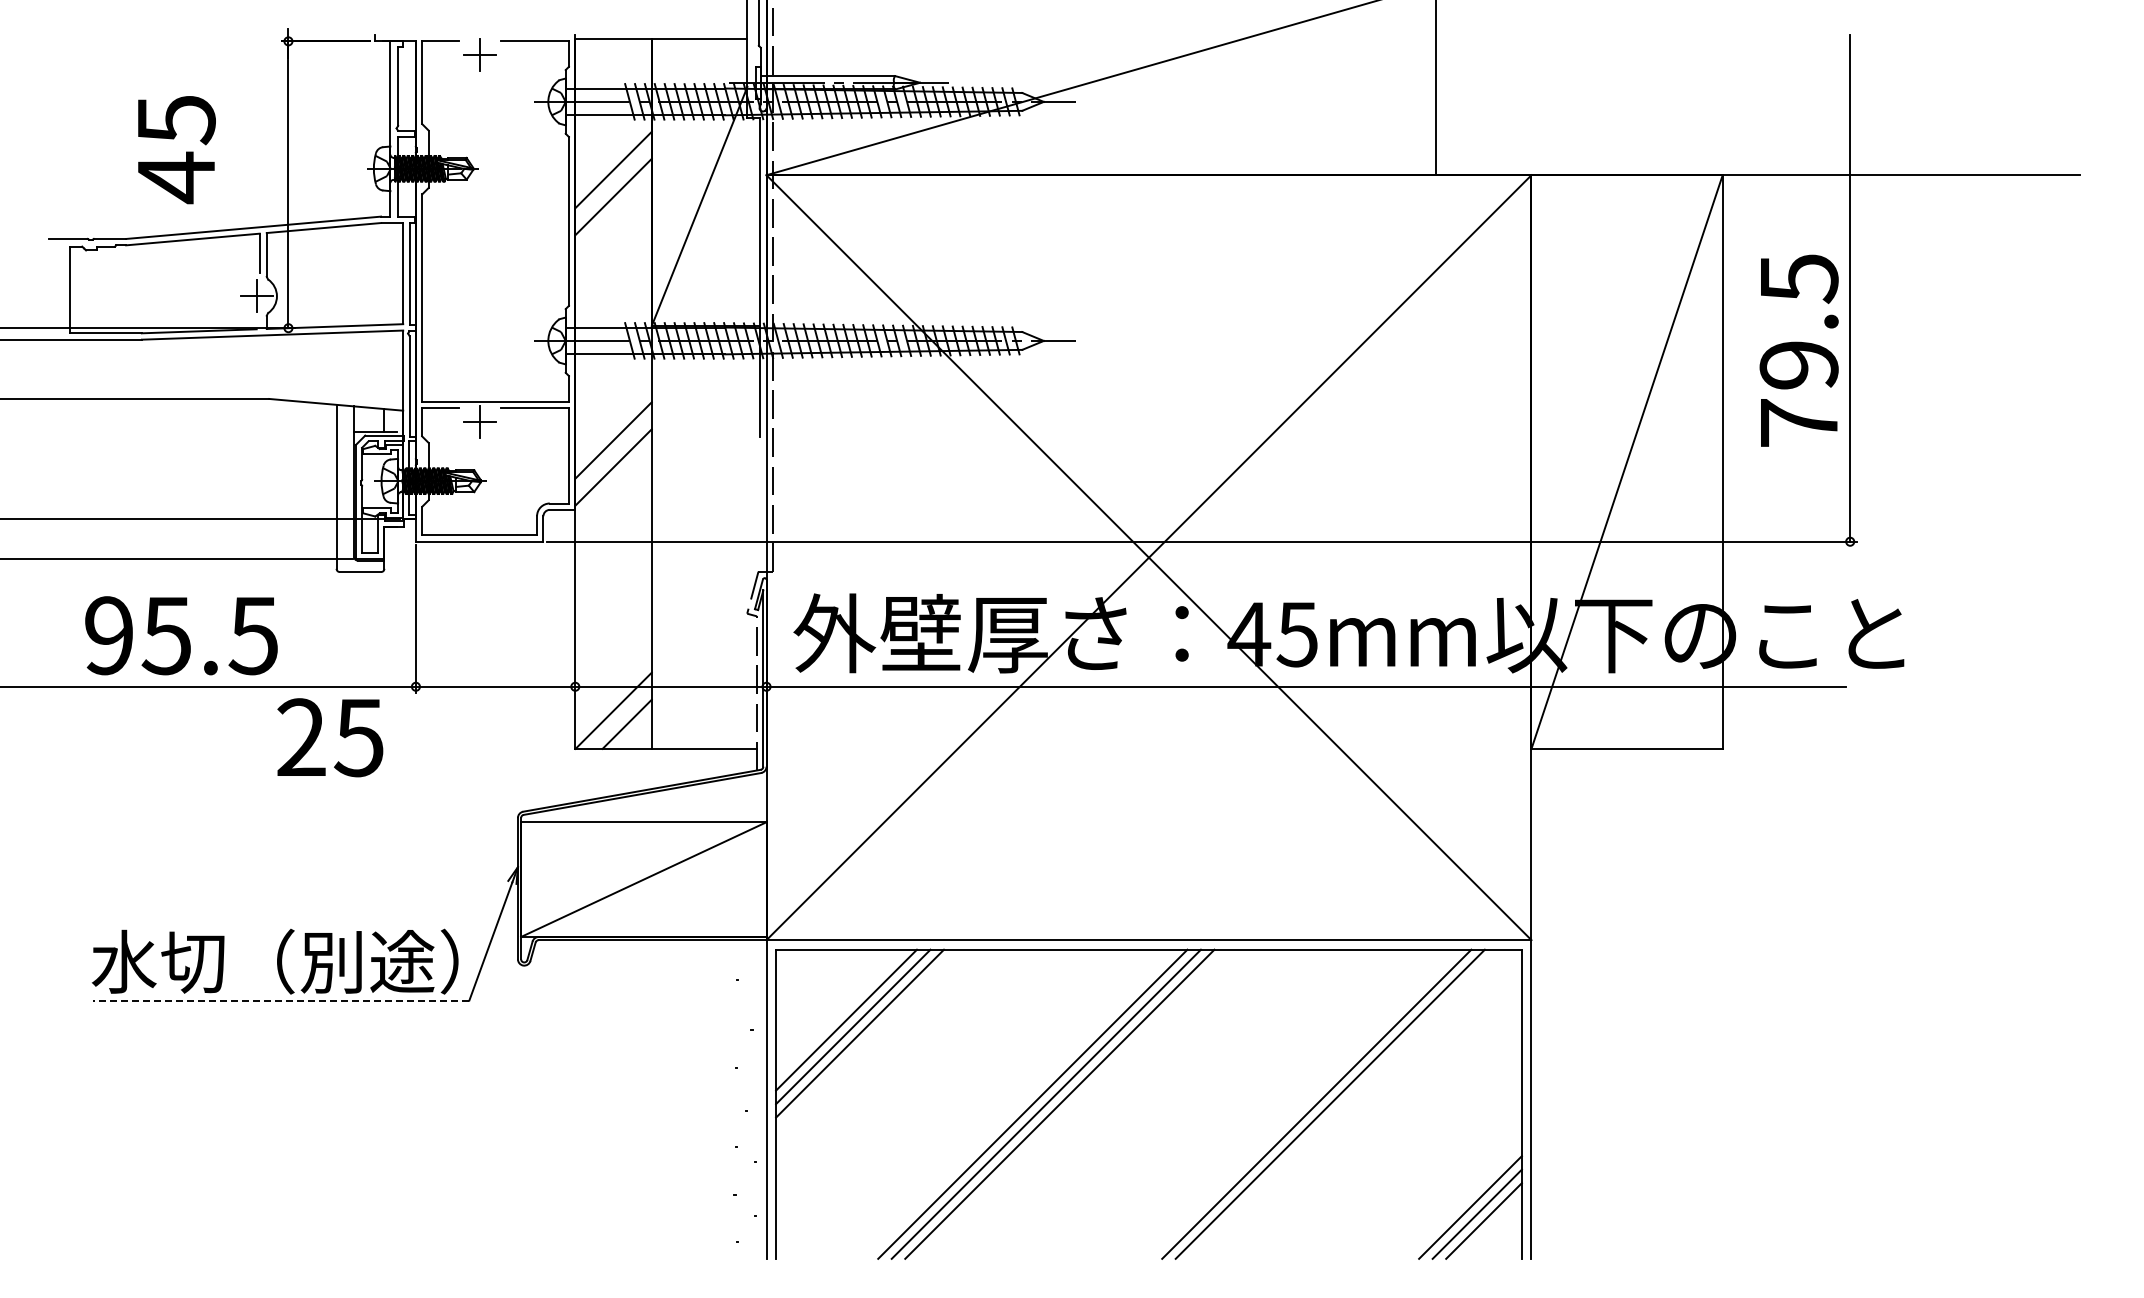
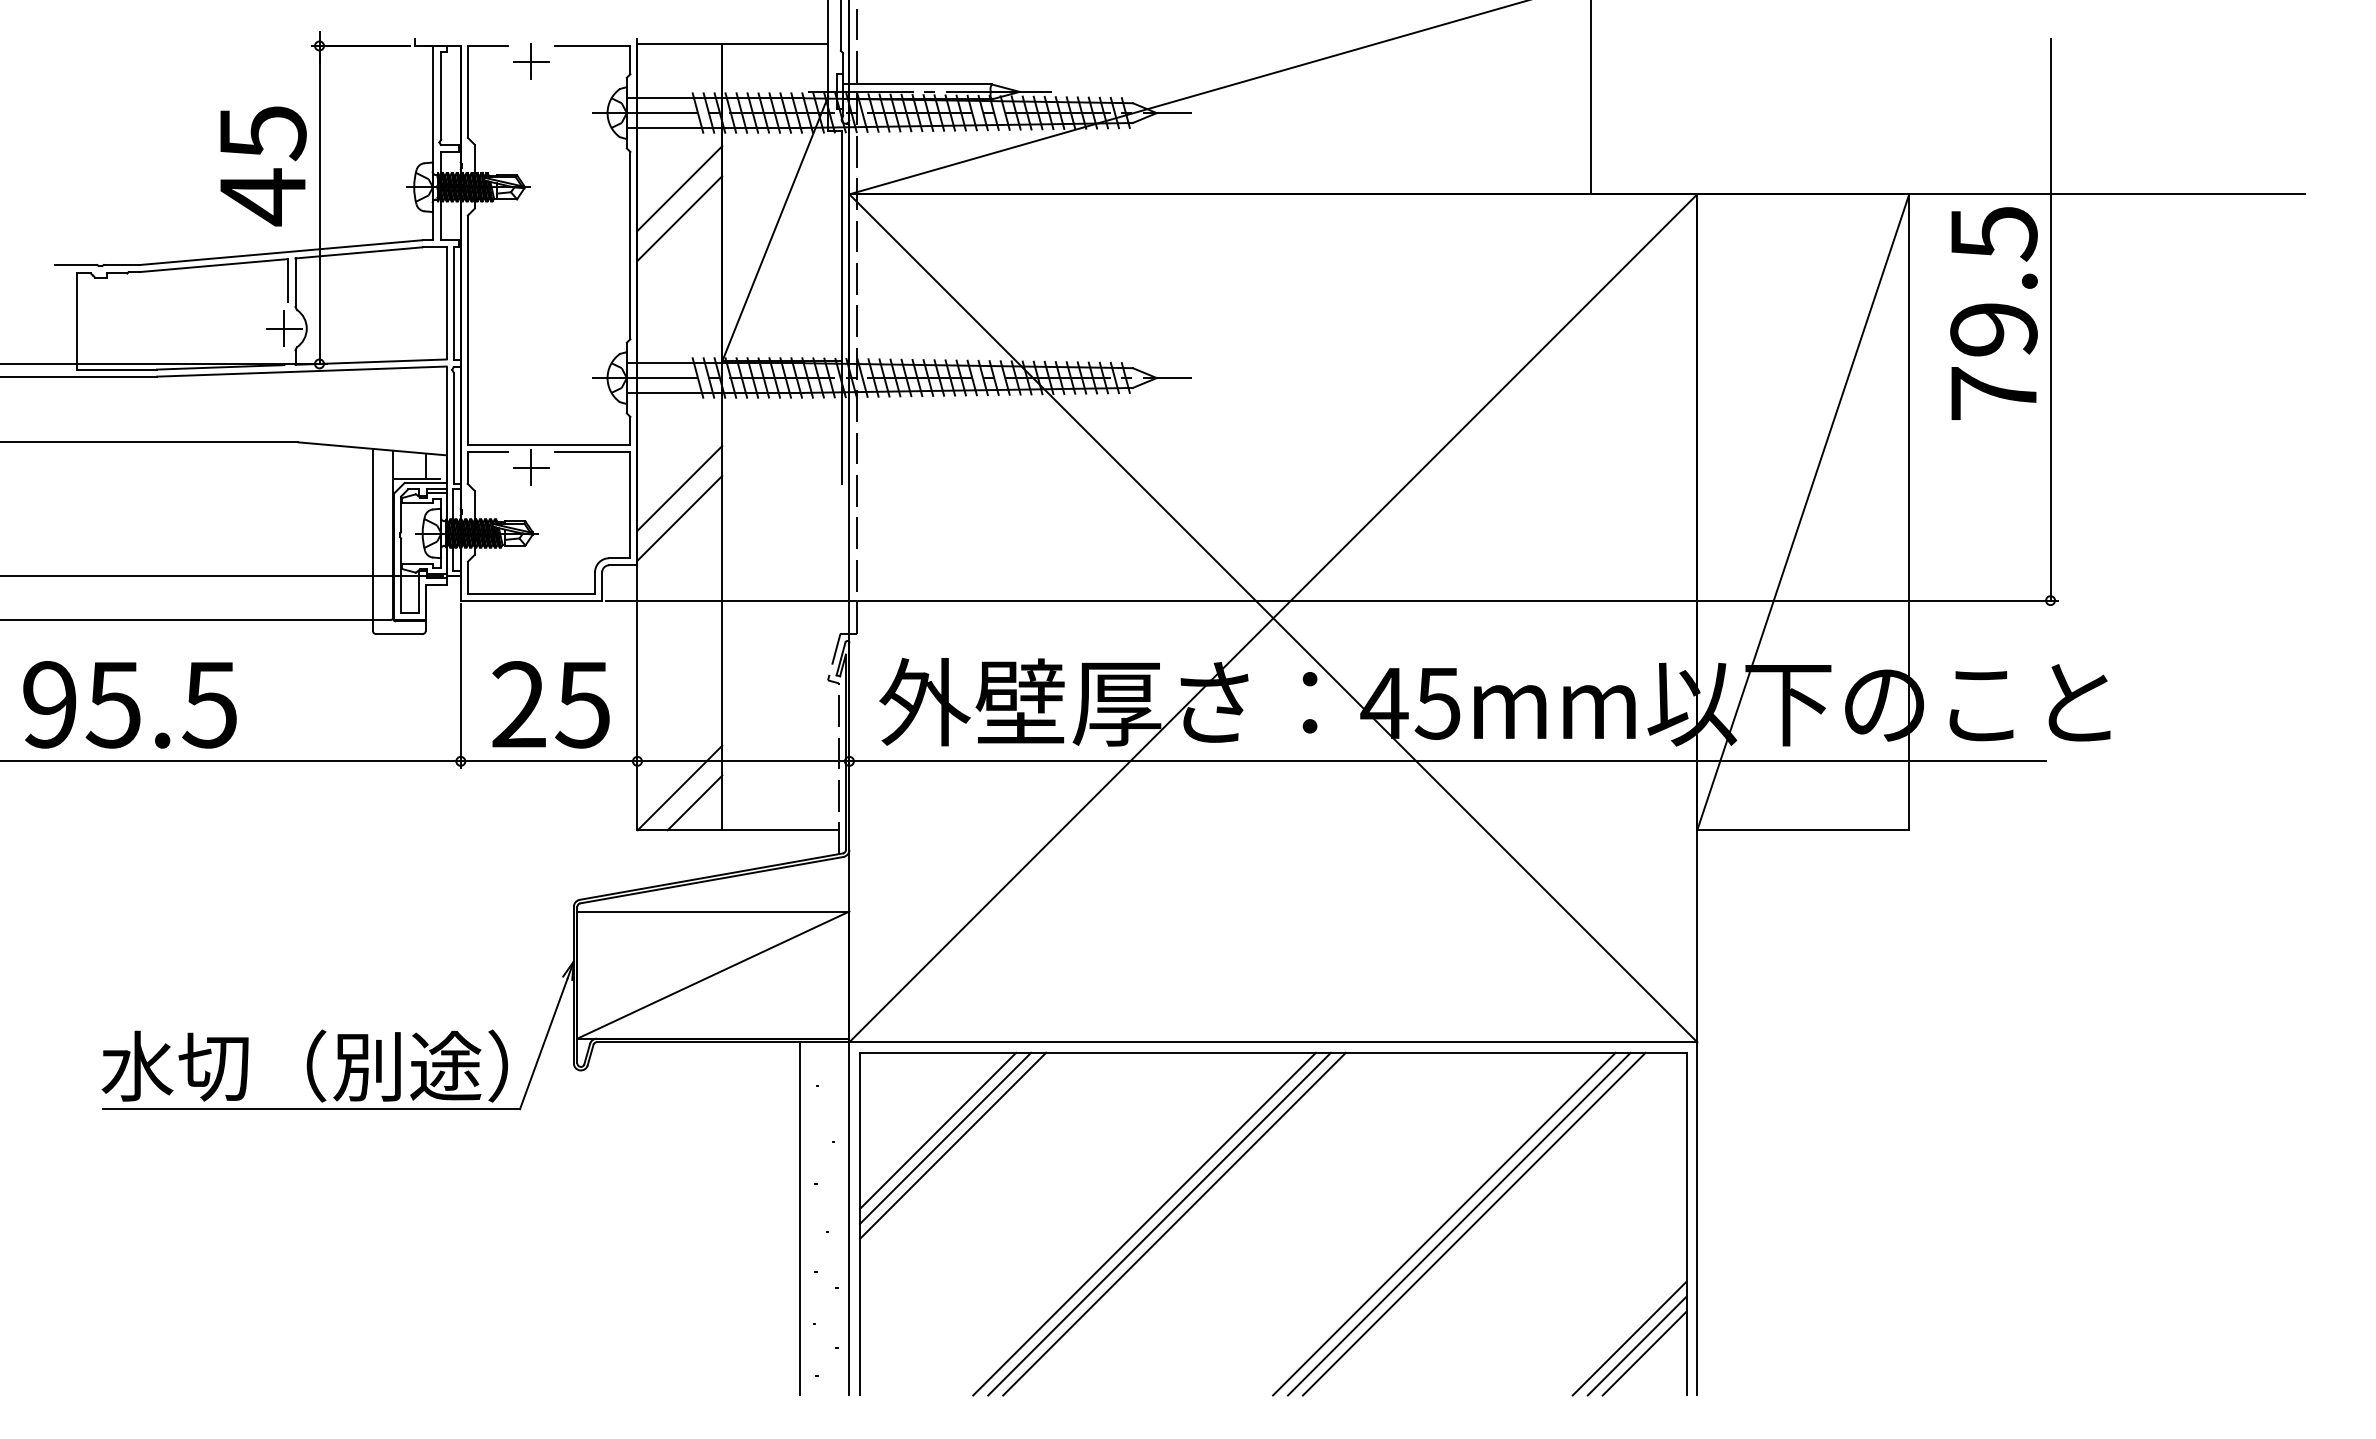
text: (176, 150) -> (263, 166), moved
text: (1798, 350) -> (1993, 313), moved
text: (181, 635) -> (130, 704), moved
text: (330, 737) -> (551, 704), moved
line: (280, 1000) -> (310, 1109), dashed -> solid
line: (721, 1099) -> (799, 1218), added
line: (1302, 1103) -> (1443, 1223), added

